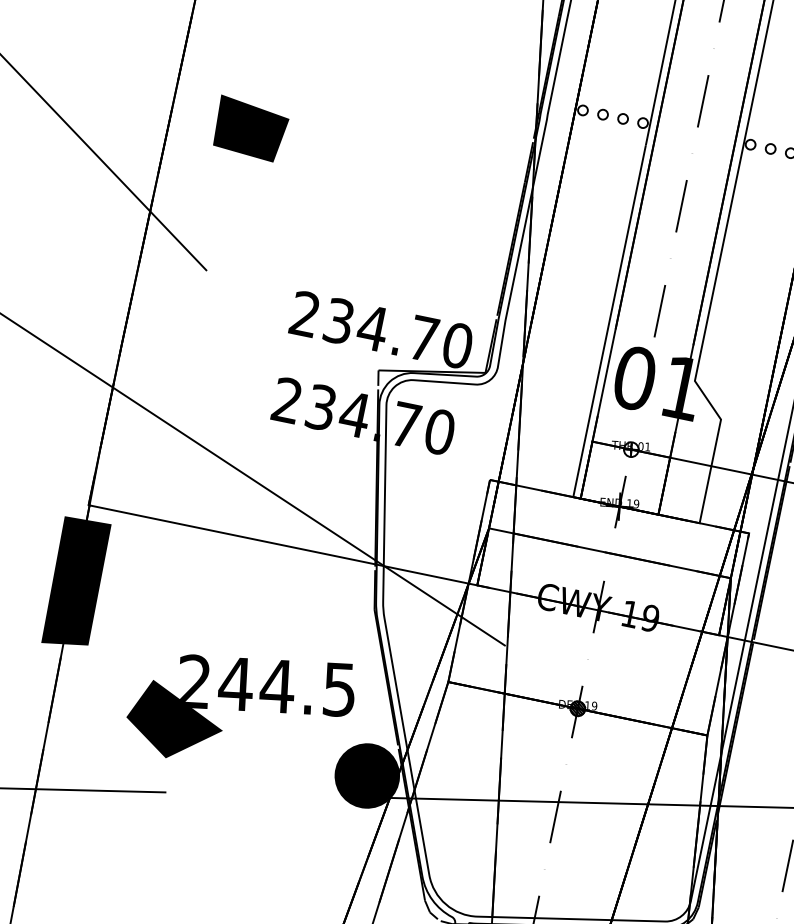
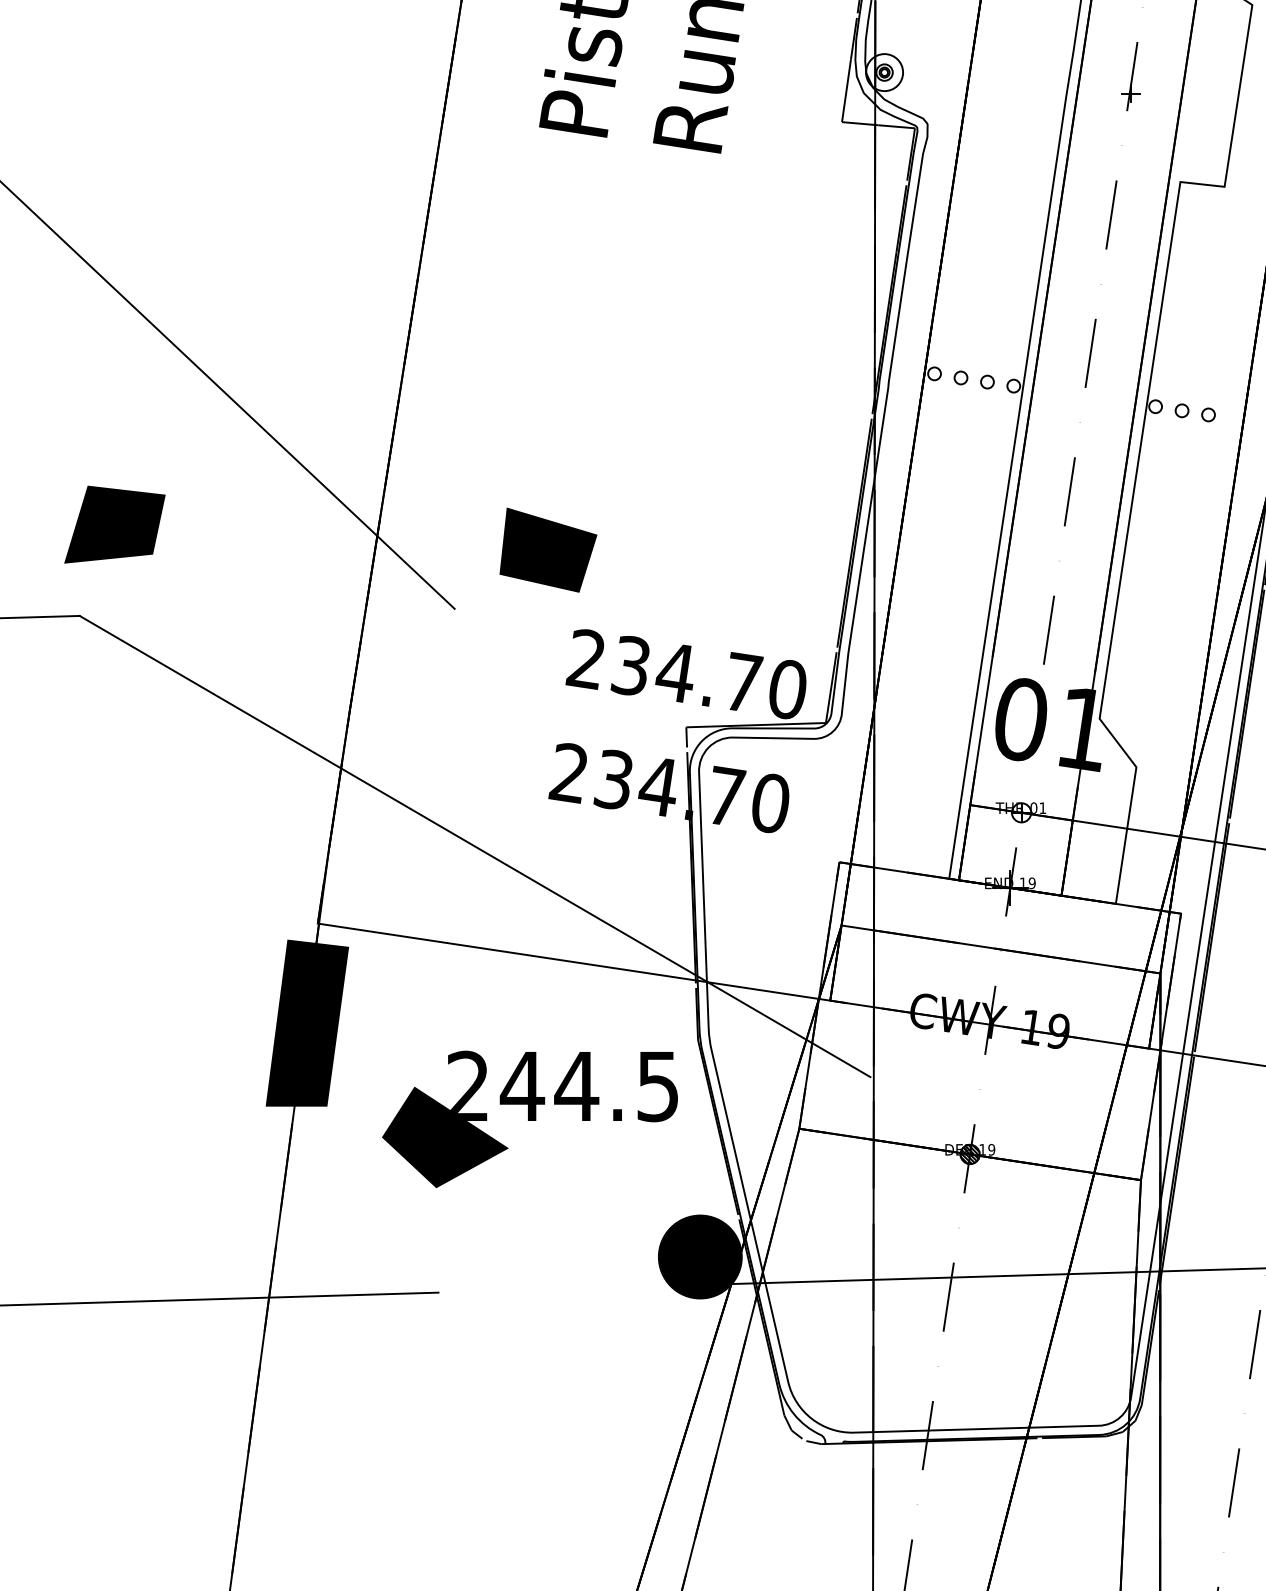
part: (251, 128) -> (548, 549), moved
text: (239, 709) -> (529, 1119), moved

